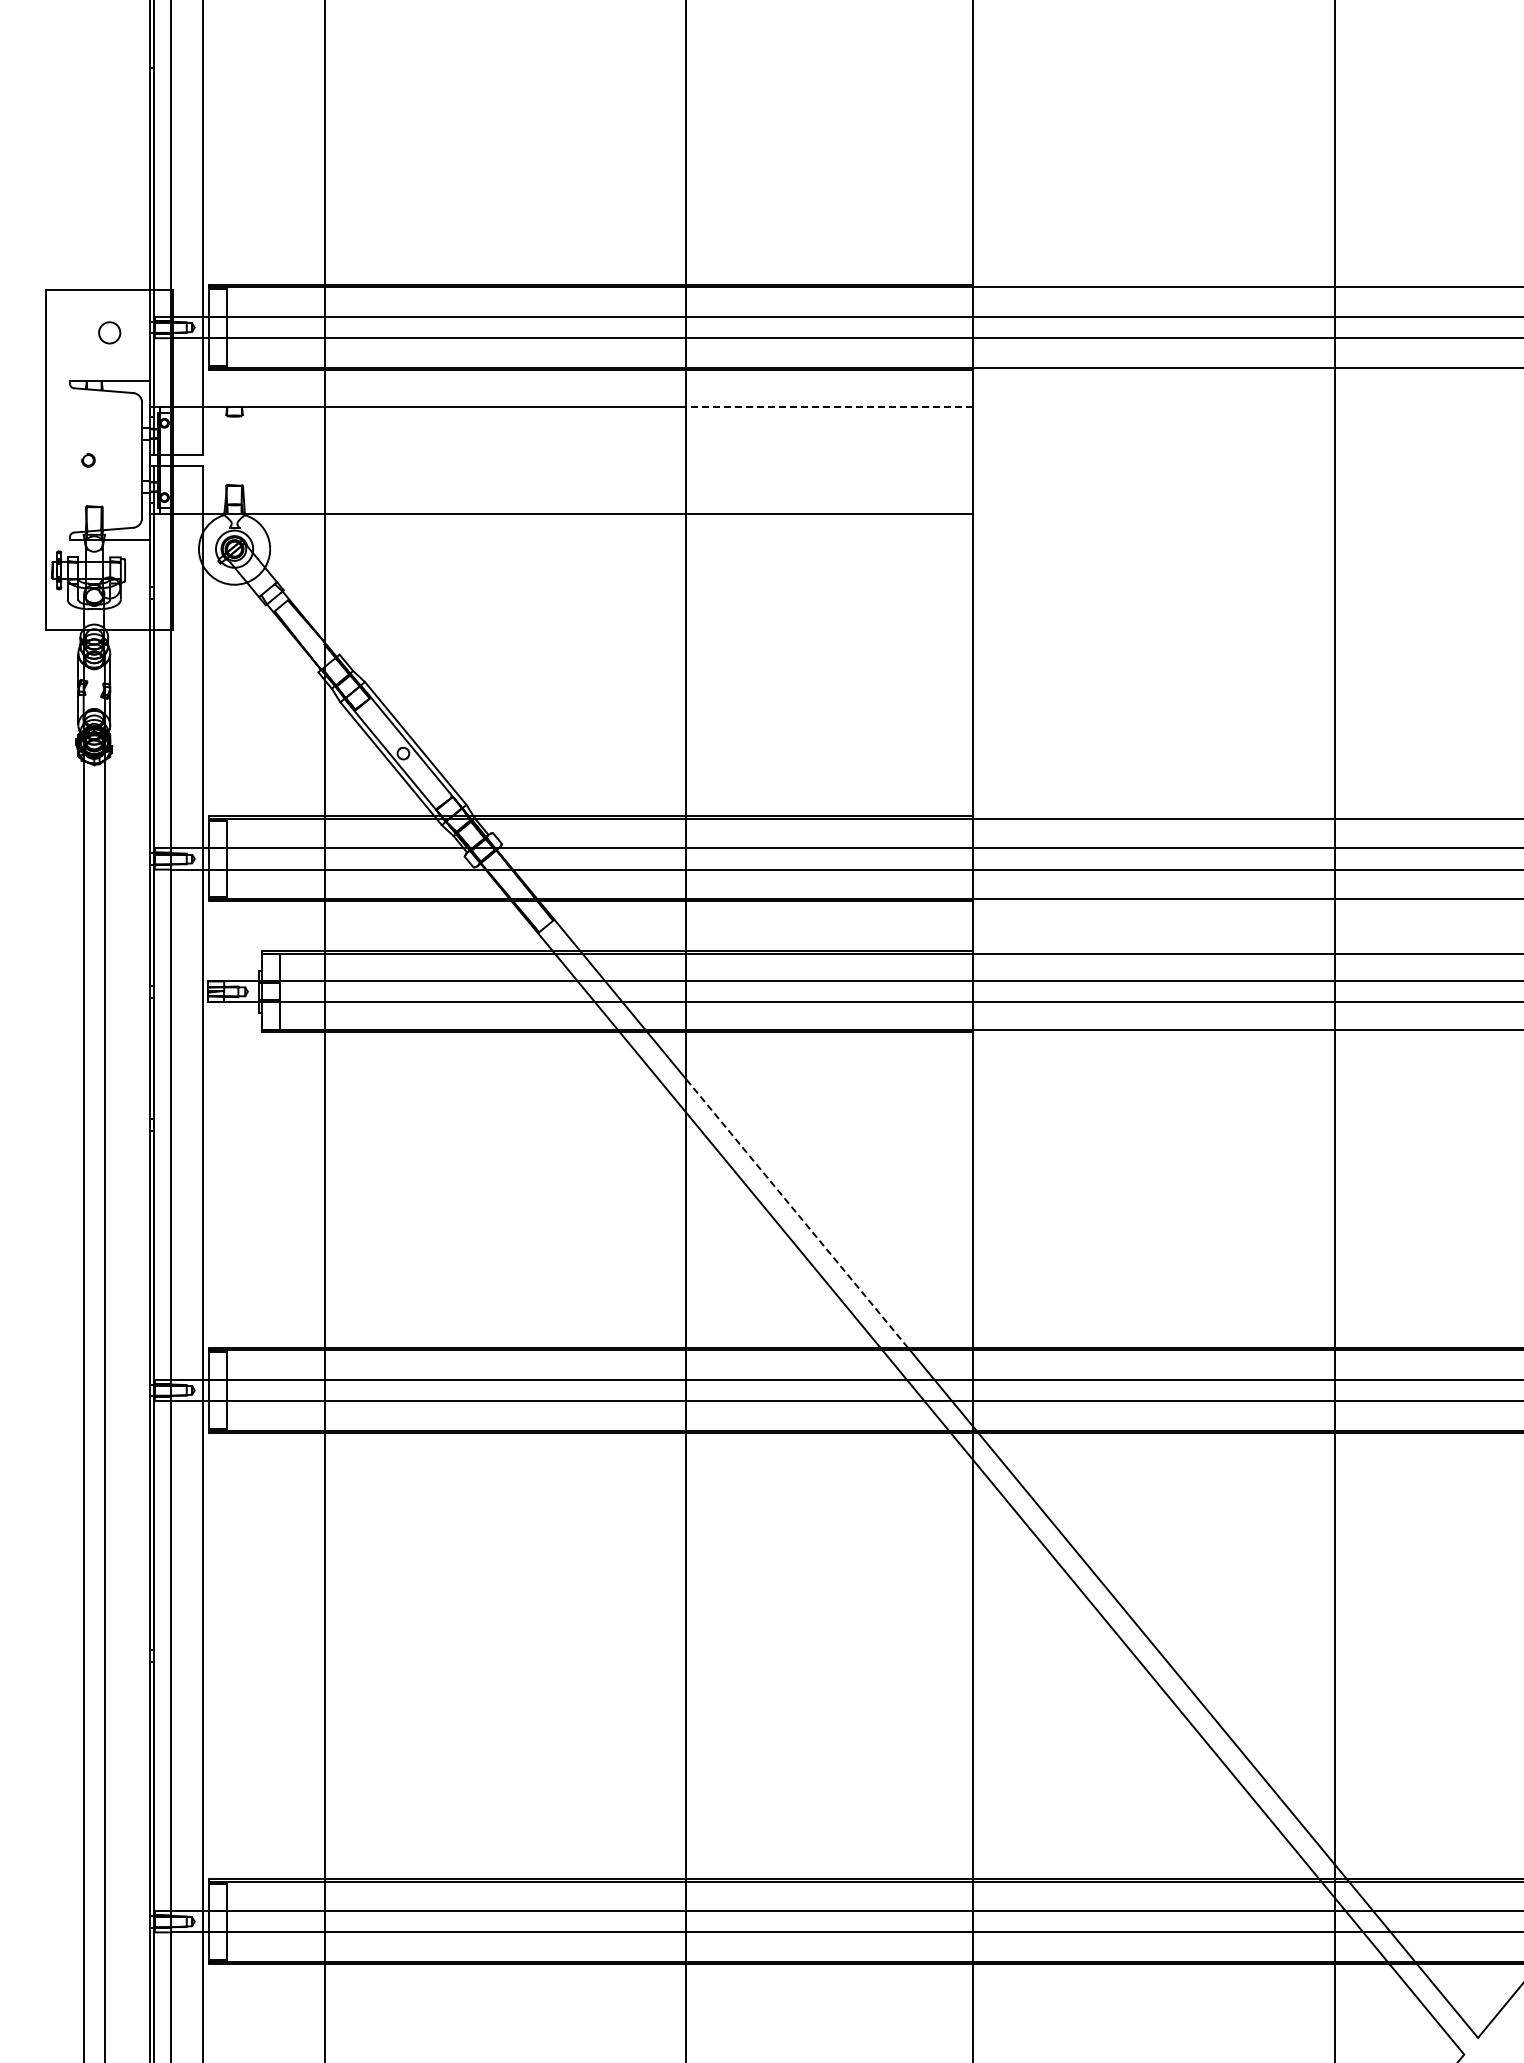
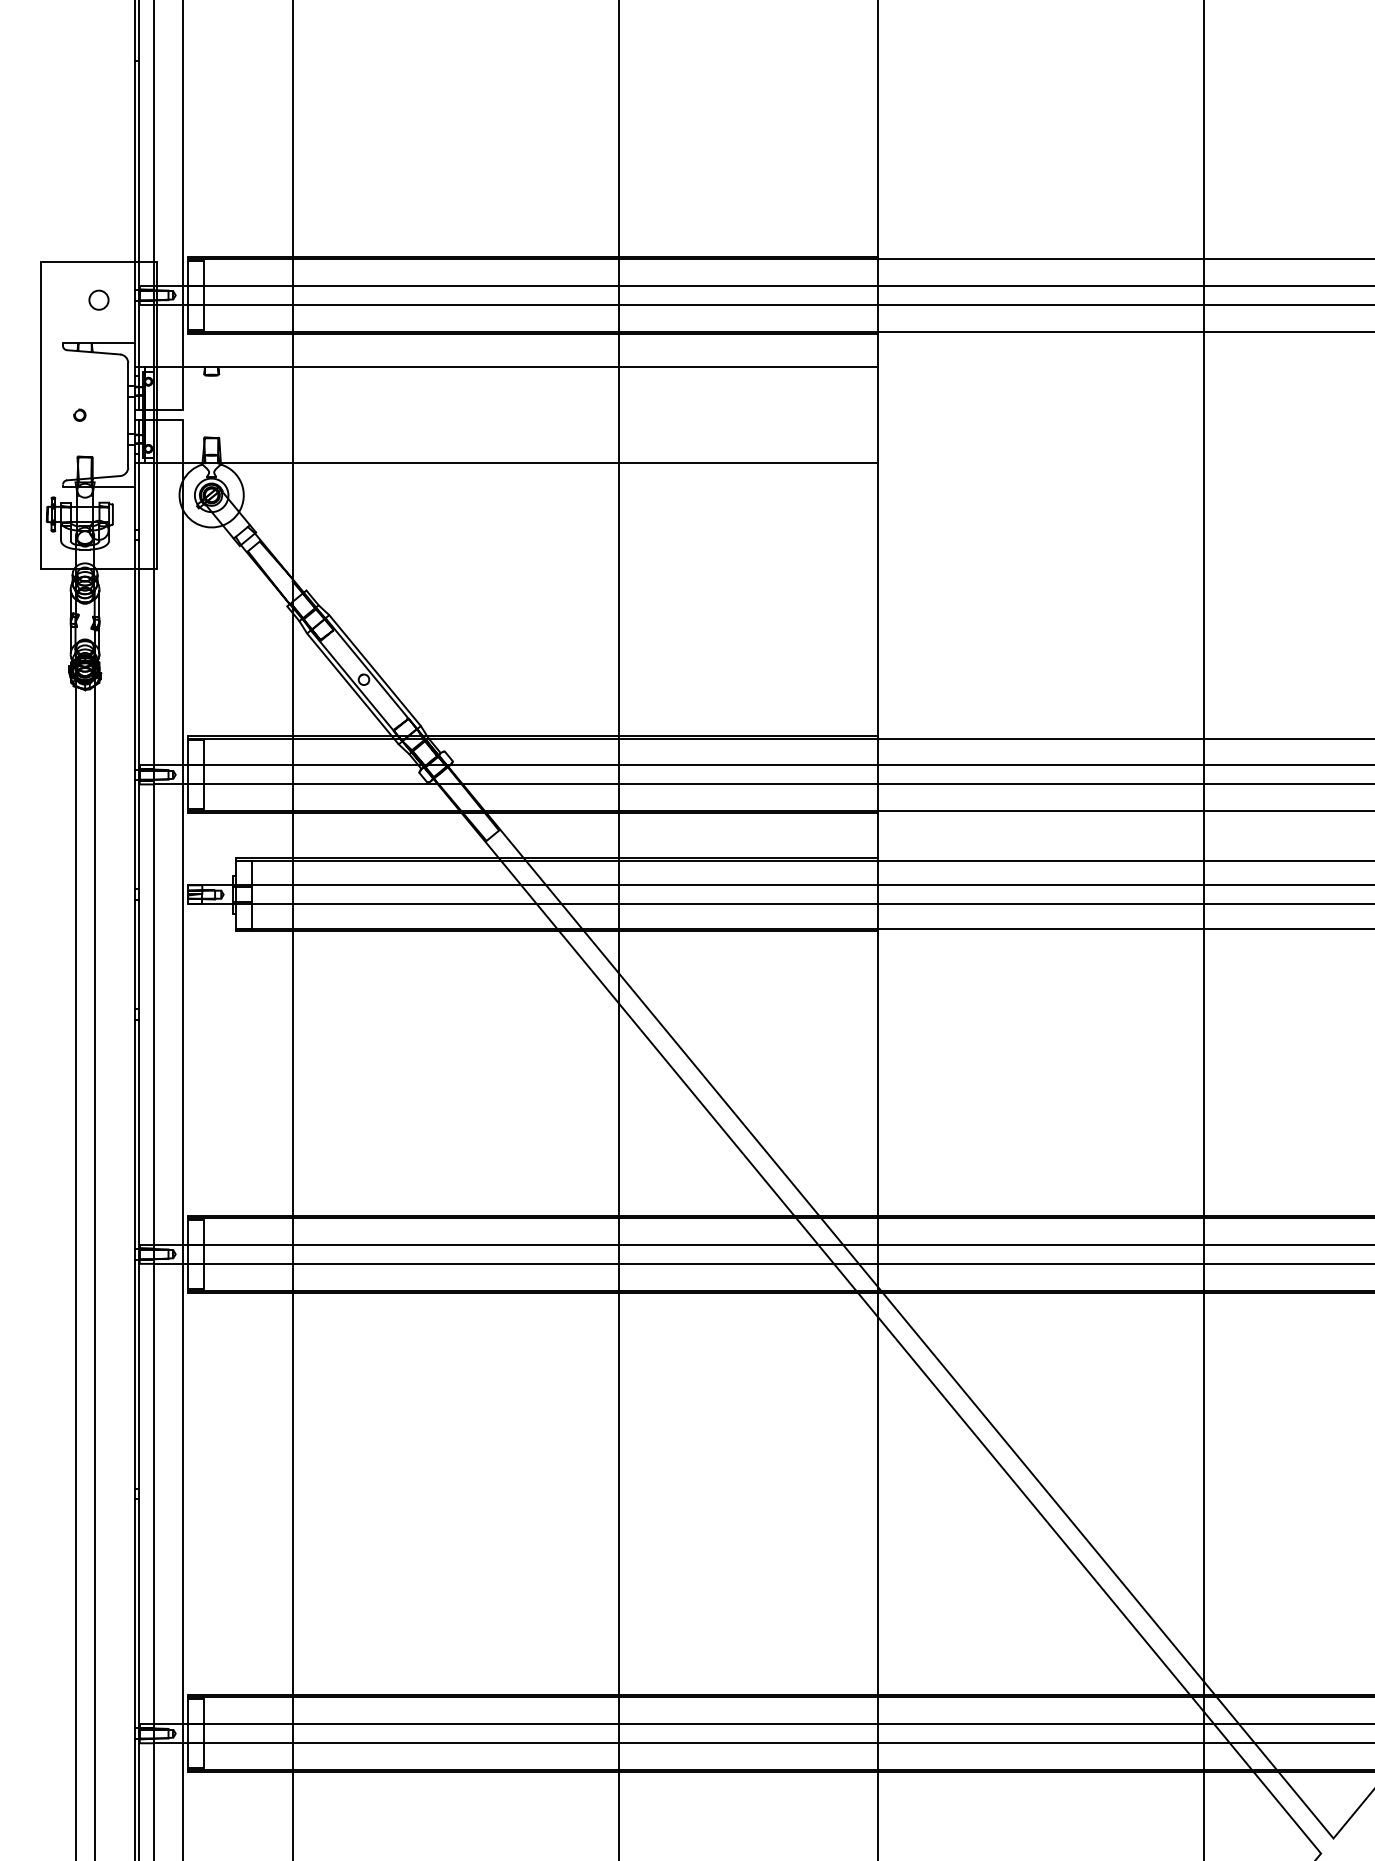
line: (829, 407) -> (748, 367), dashed -> solid
line: (796, 1213) -> (718, 1094), dashed -> solid

